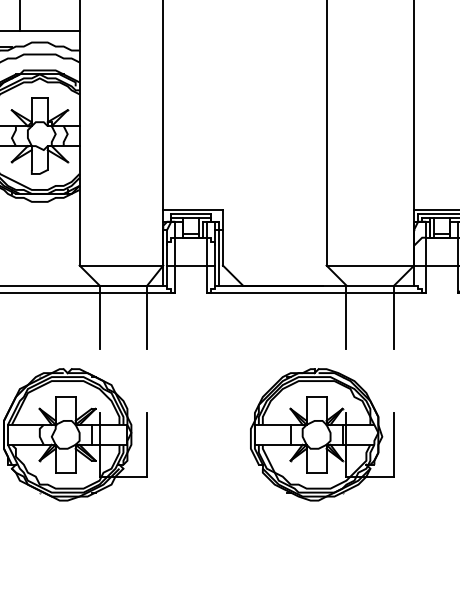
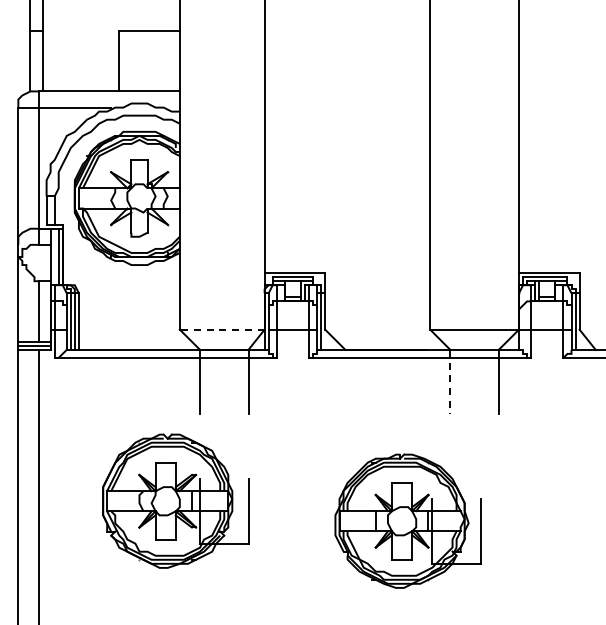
line: (120, 265) -> (221, 329), solid -> dashed
line: (346, 317) -> (450, 382), solid -> dashed
part: (321, 434) -> (407, 520), moved

